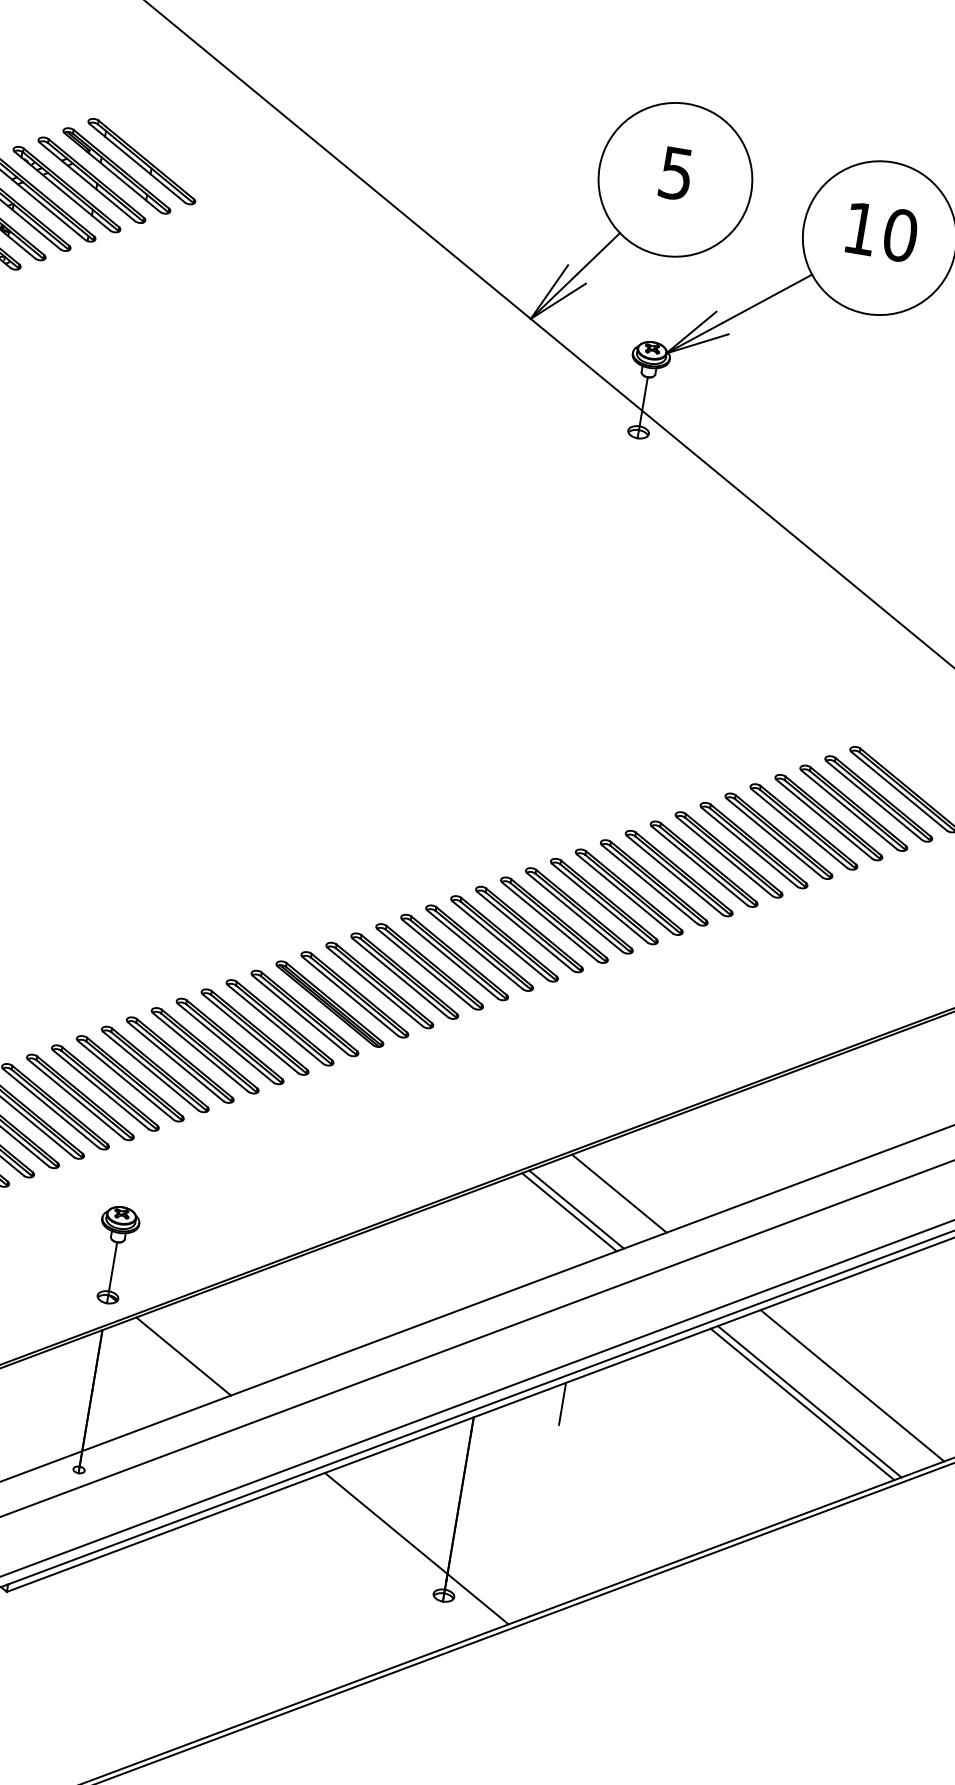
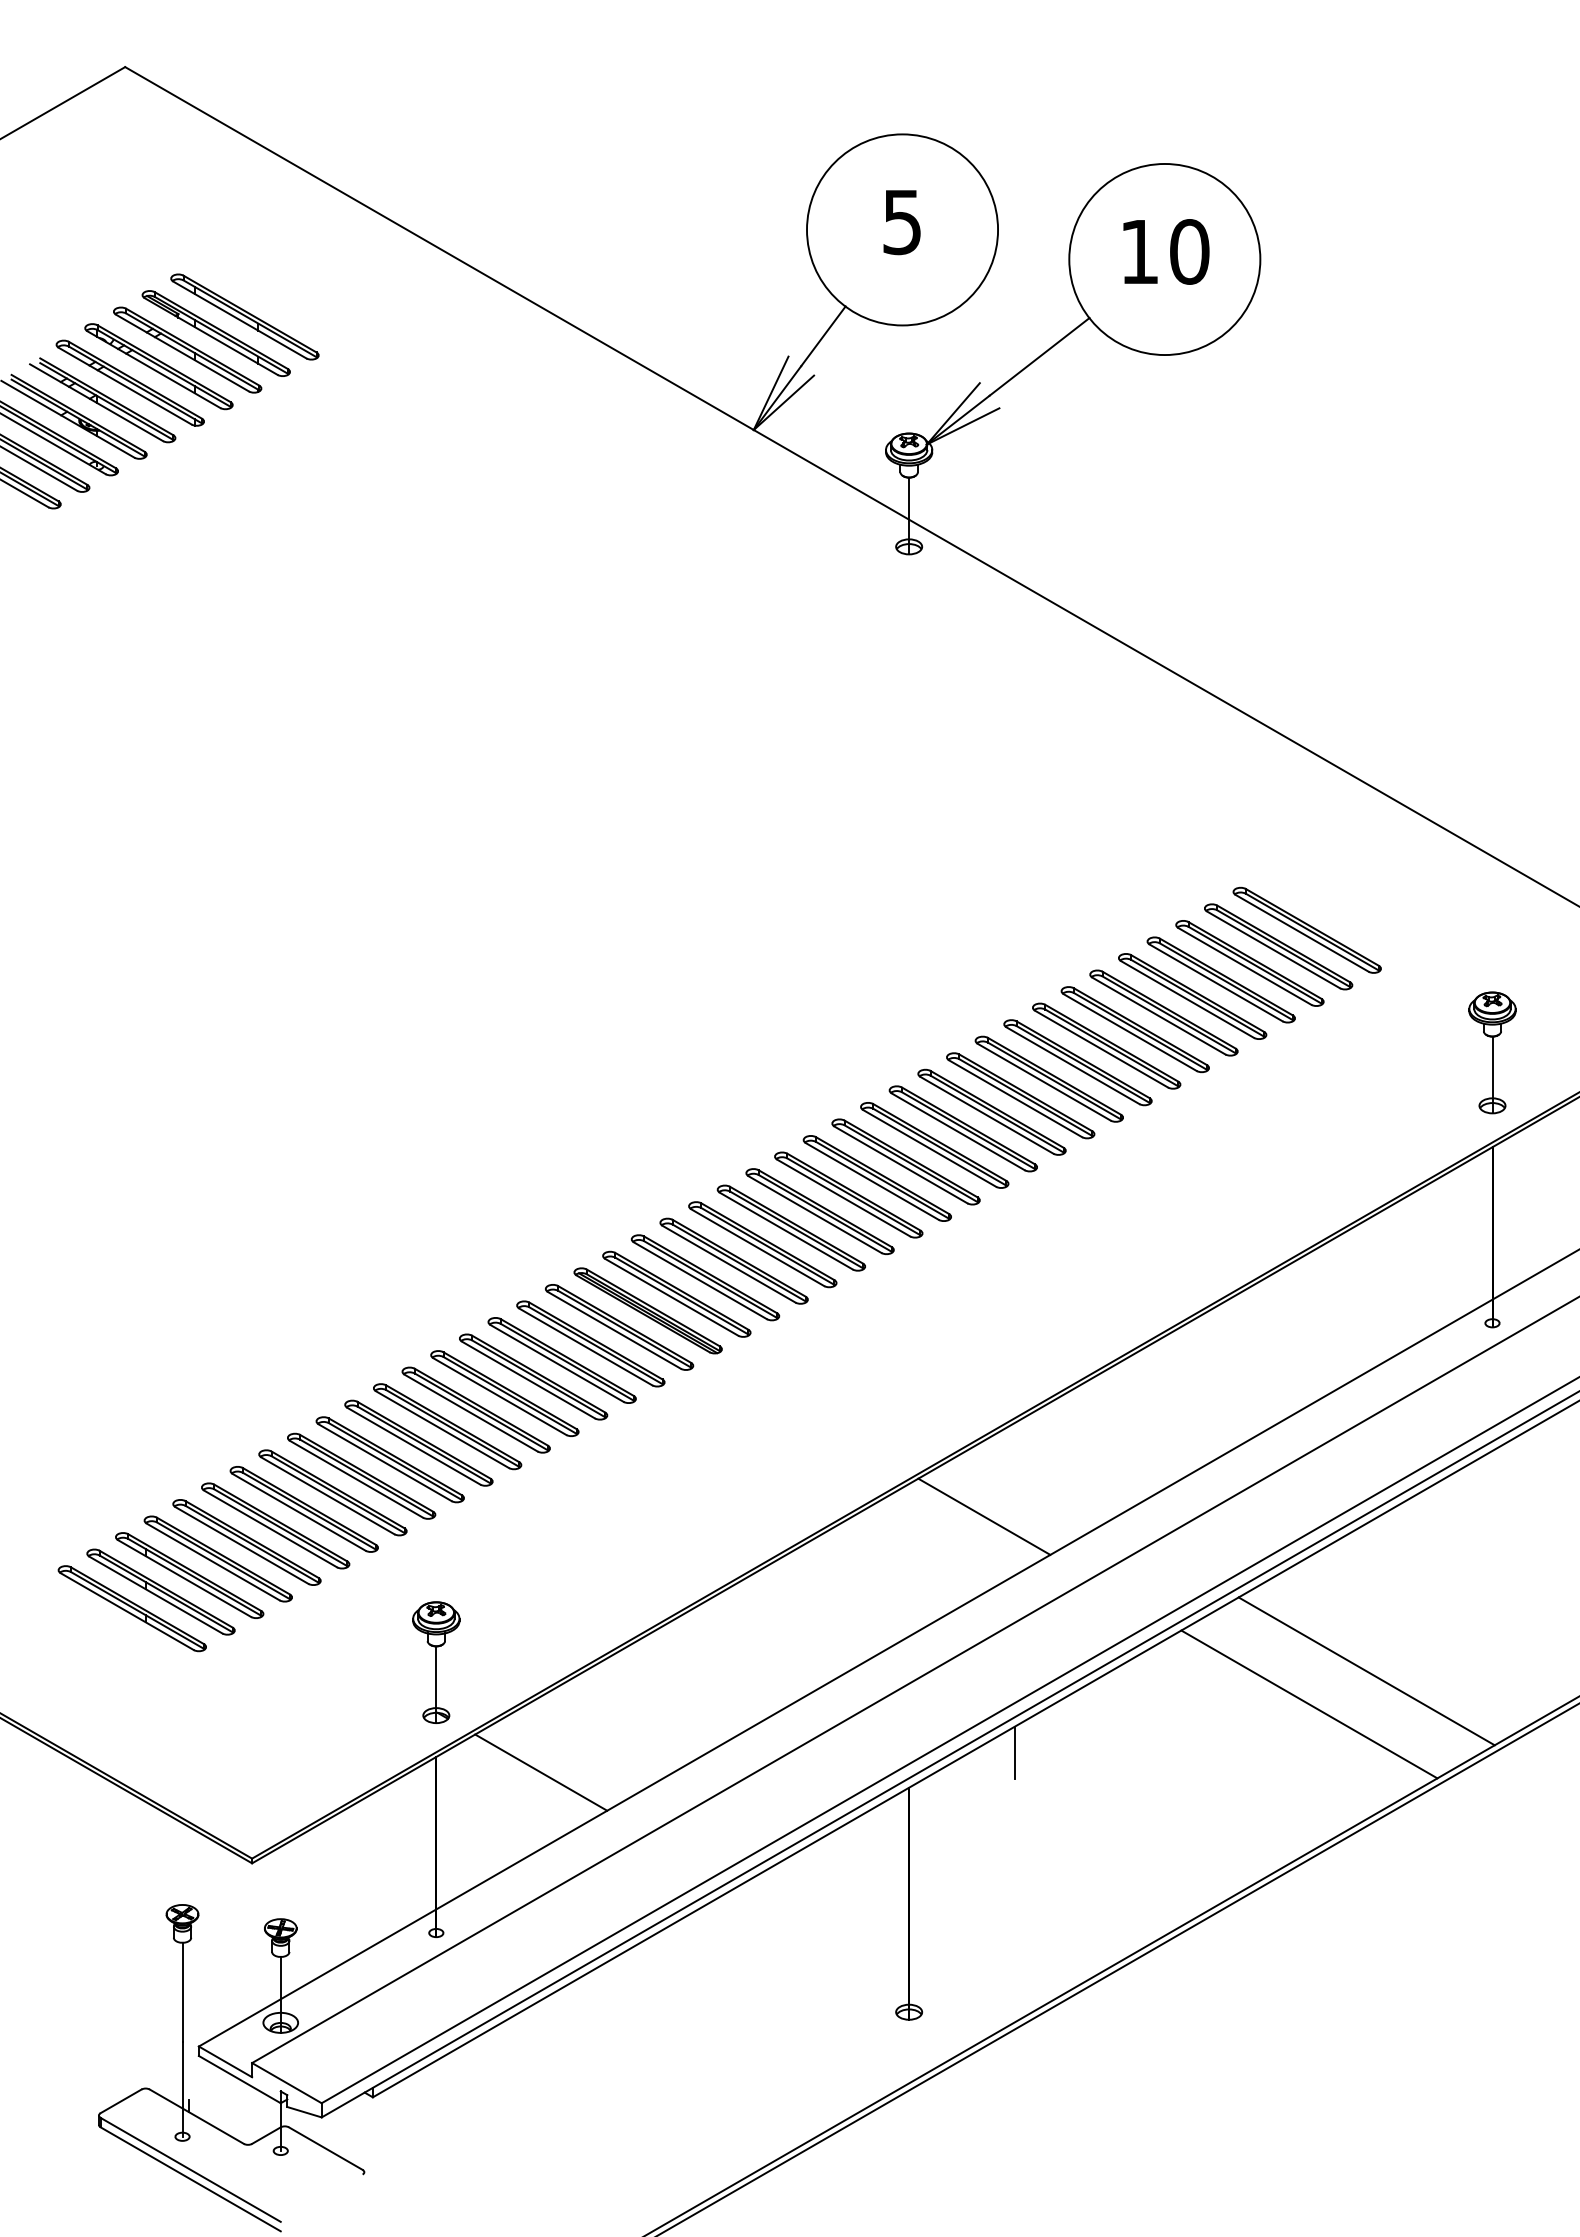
line: (619, 1193) -> (1041, 1483), removed
line: (576, 1209) -> (992, 1511), removed
line: (809, 1401) -> (1317, 1699), removed
line: (416, 1548) -> (866, 1960), removed

